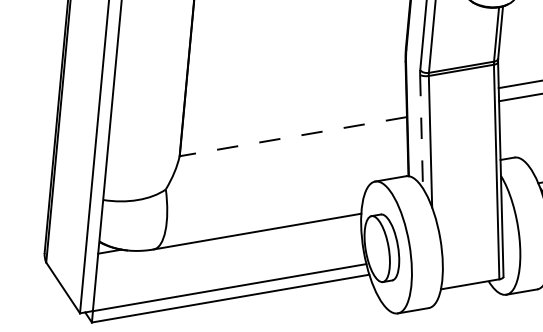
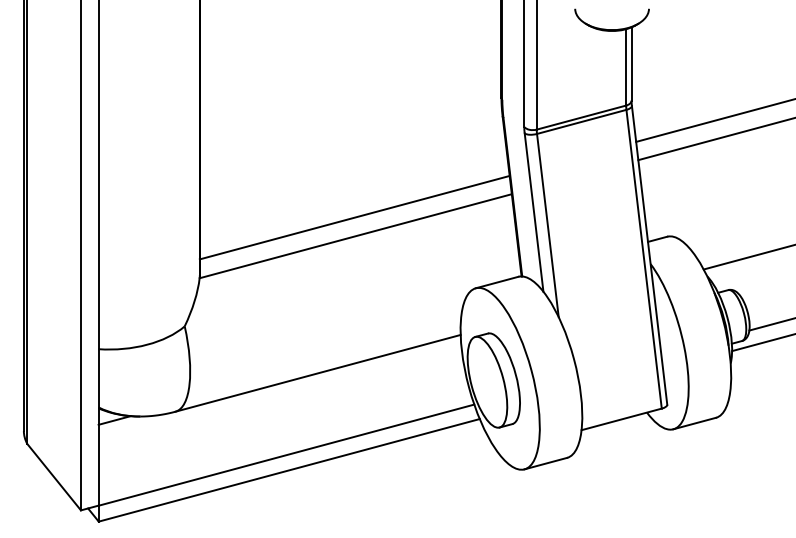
line: (293, 123) -> (354, 217), added
line: (421, 131) -> (534, 212), dashed -> solid
line: (293, 136) -> (355, 236), dashed -> solid

